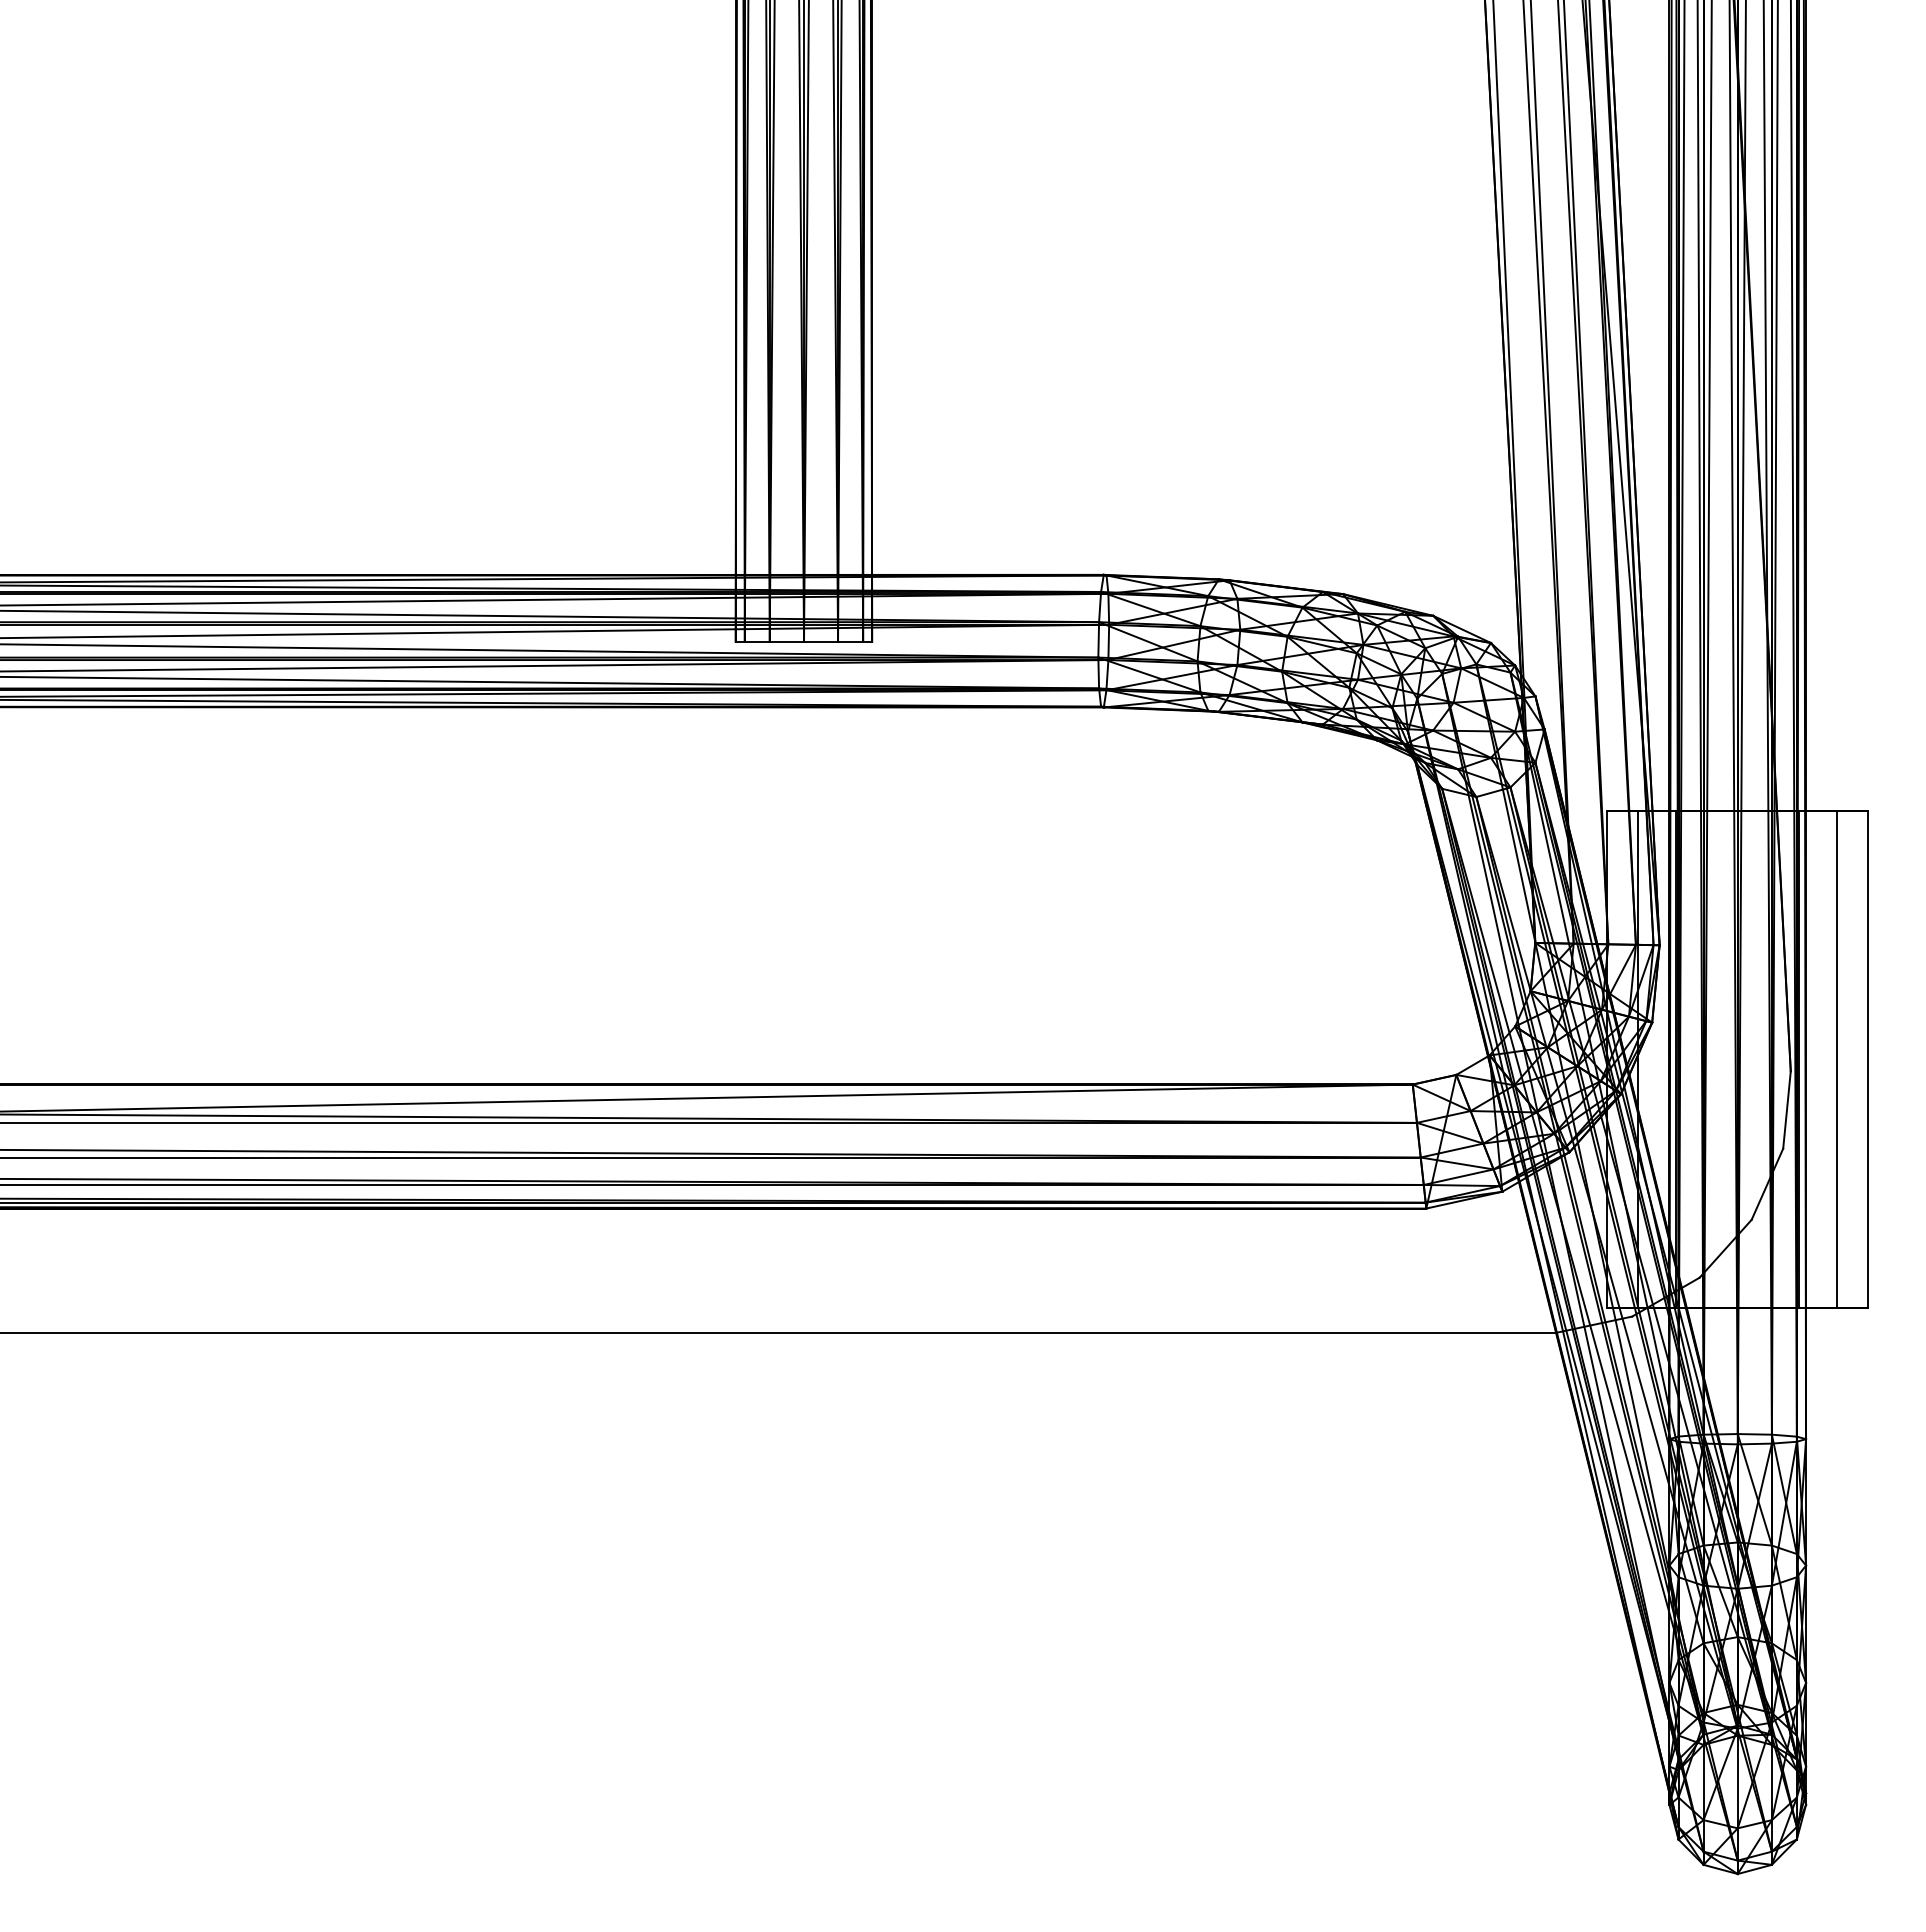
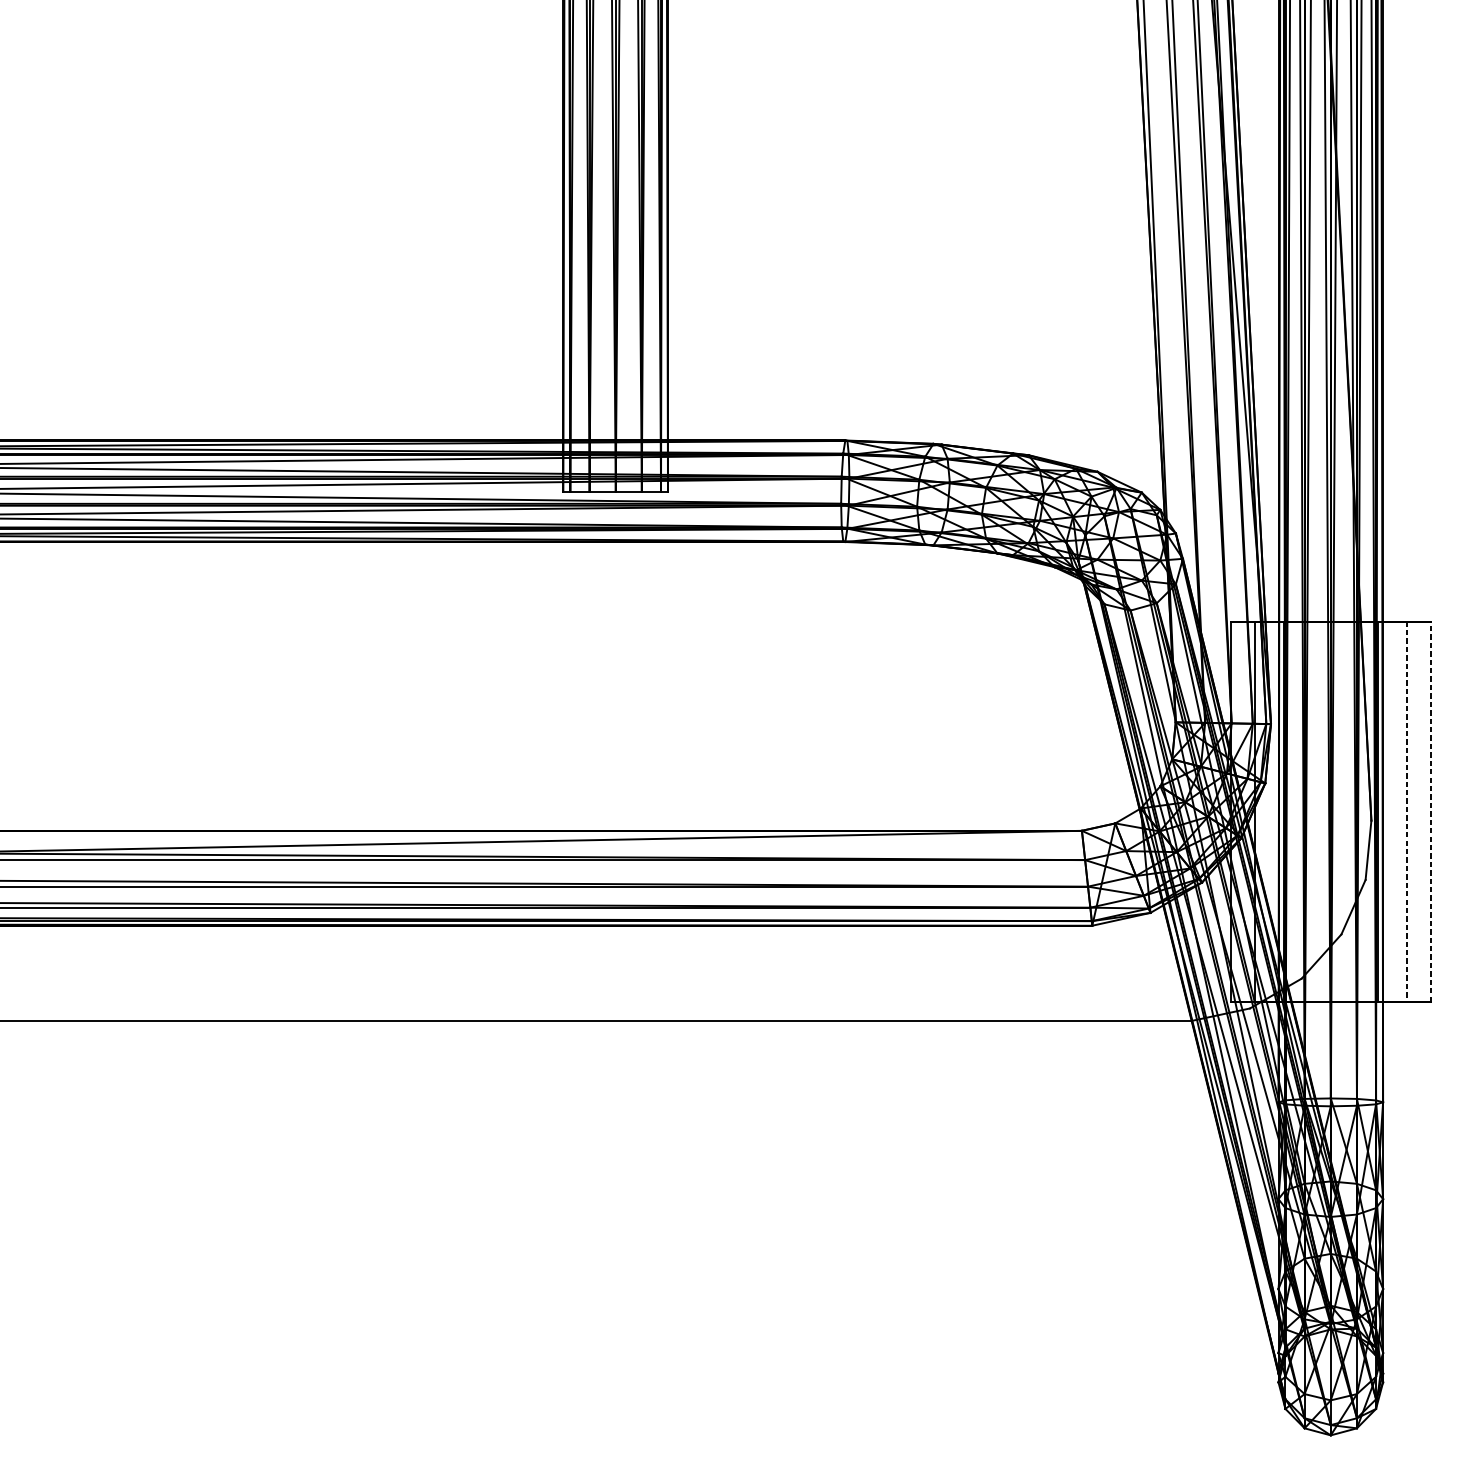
line: (1868, 1059) -> (1430, 811), solid -> dashed
line: (1837, 1060) -> (1407, 812), solid -> dashed

